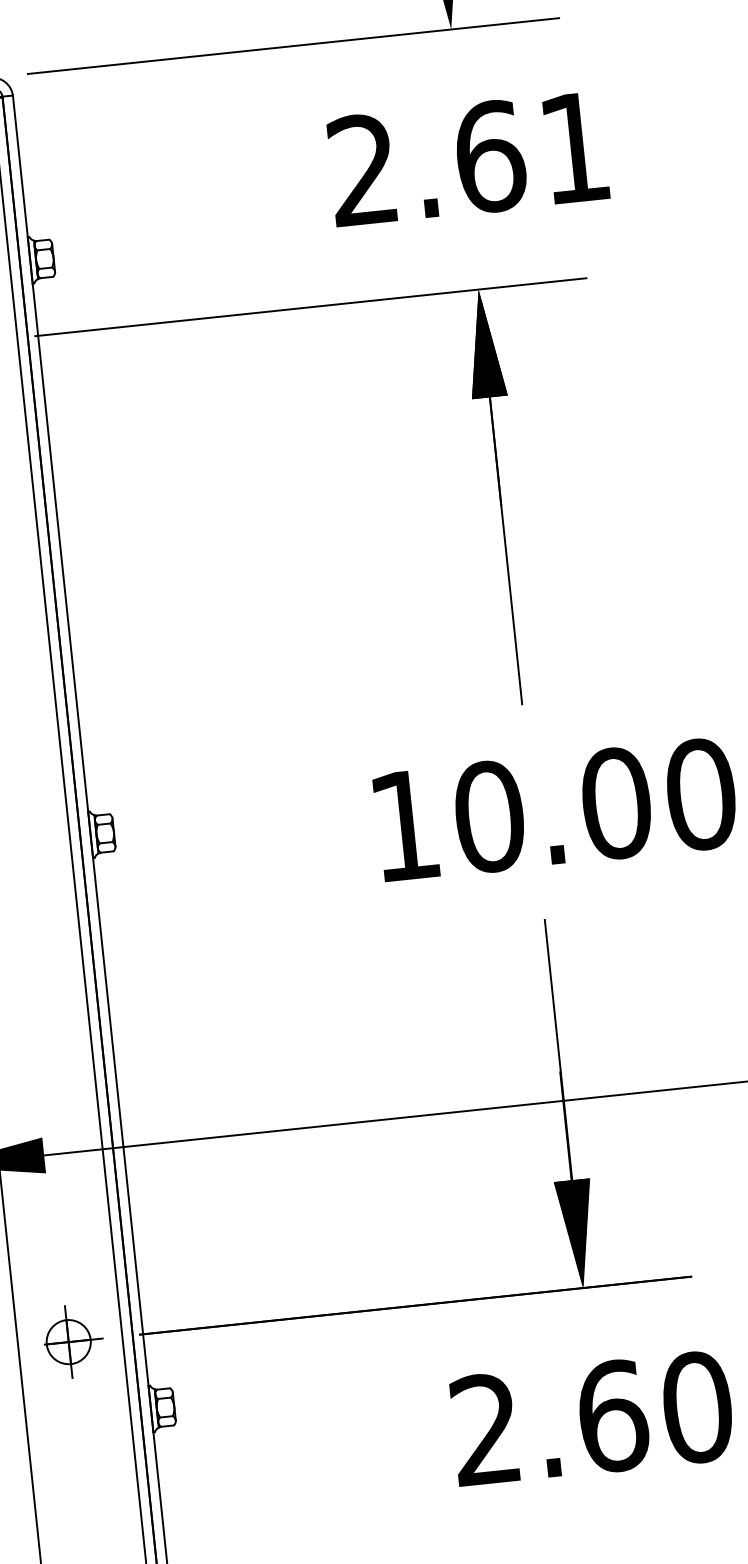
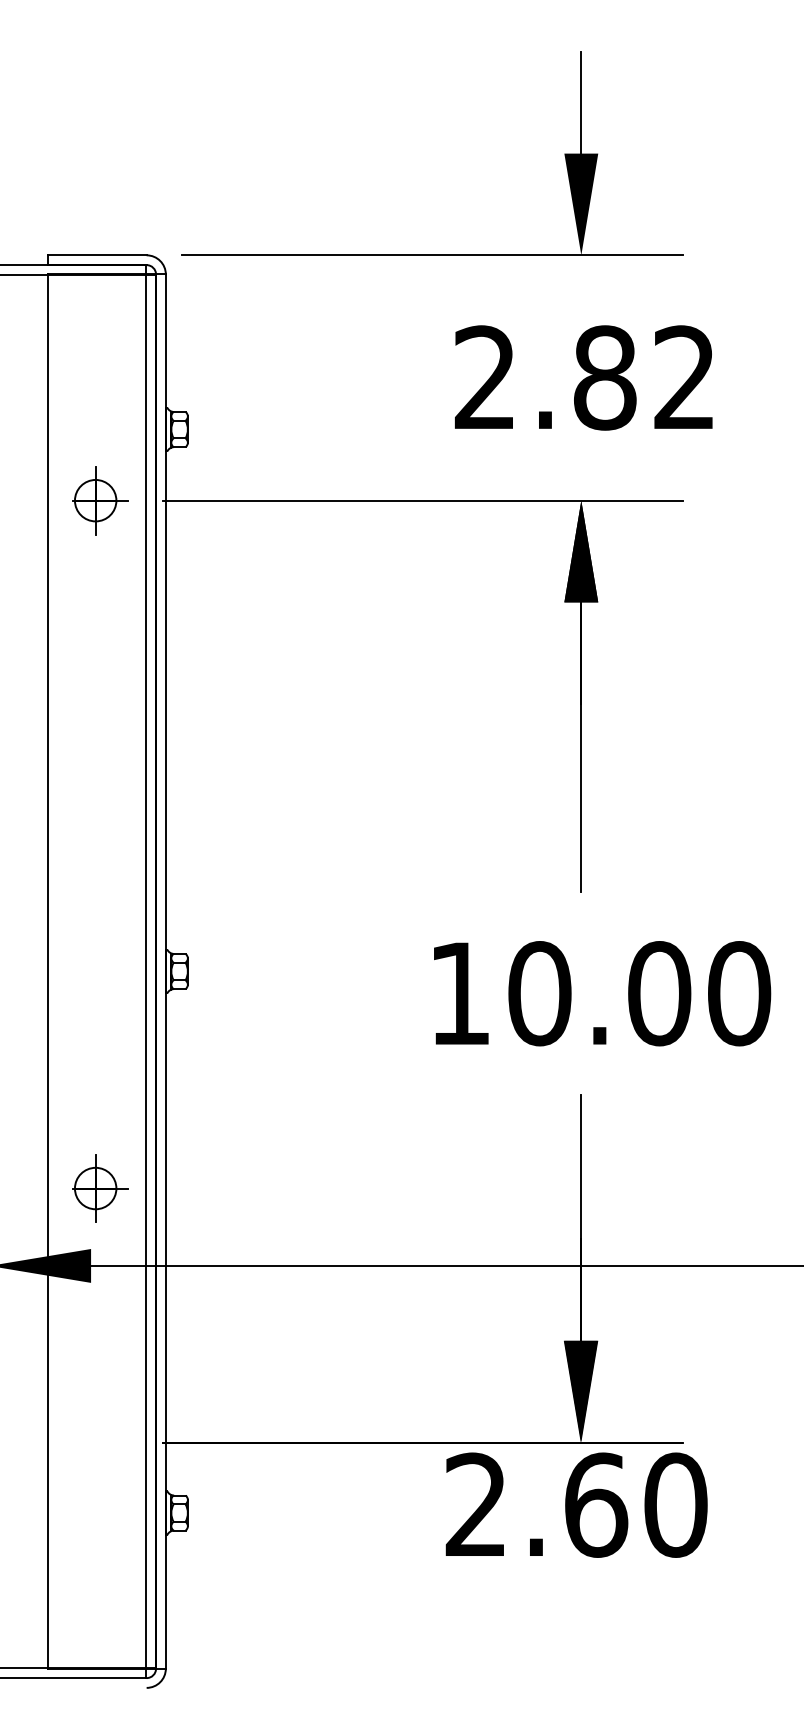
text: (530, 152) -> (643, 377), 2.61 -> 2.82
part: (73, 1341) -> (100, 1188), moved
text: (592, 1417) -> (576, 1504), moved

